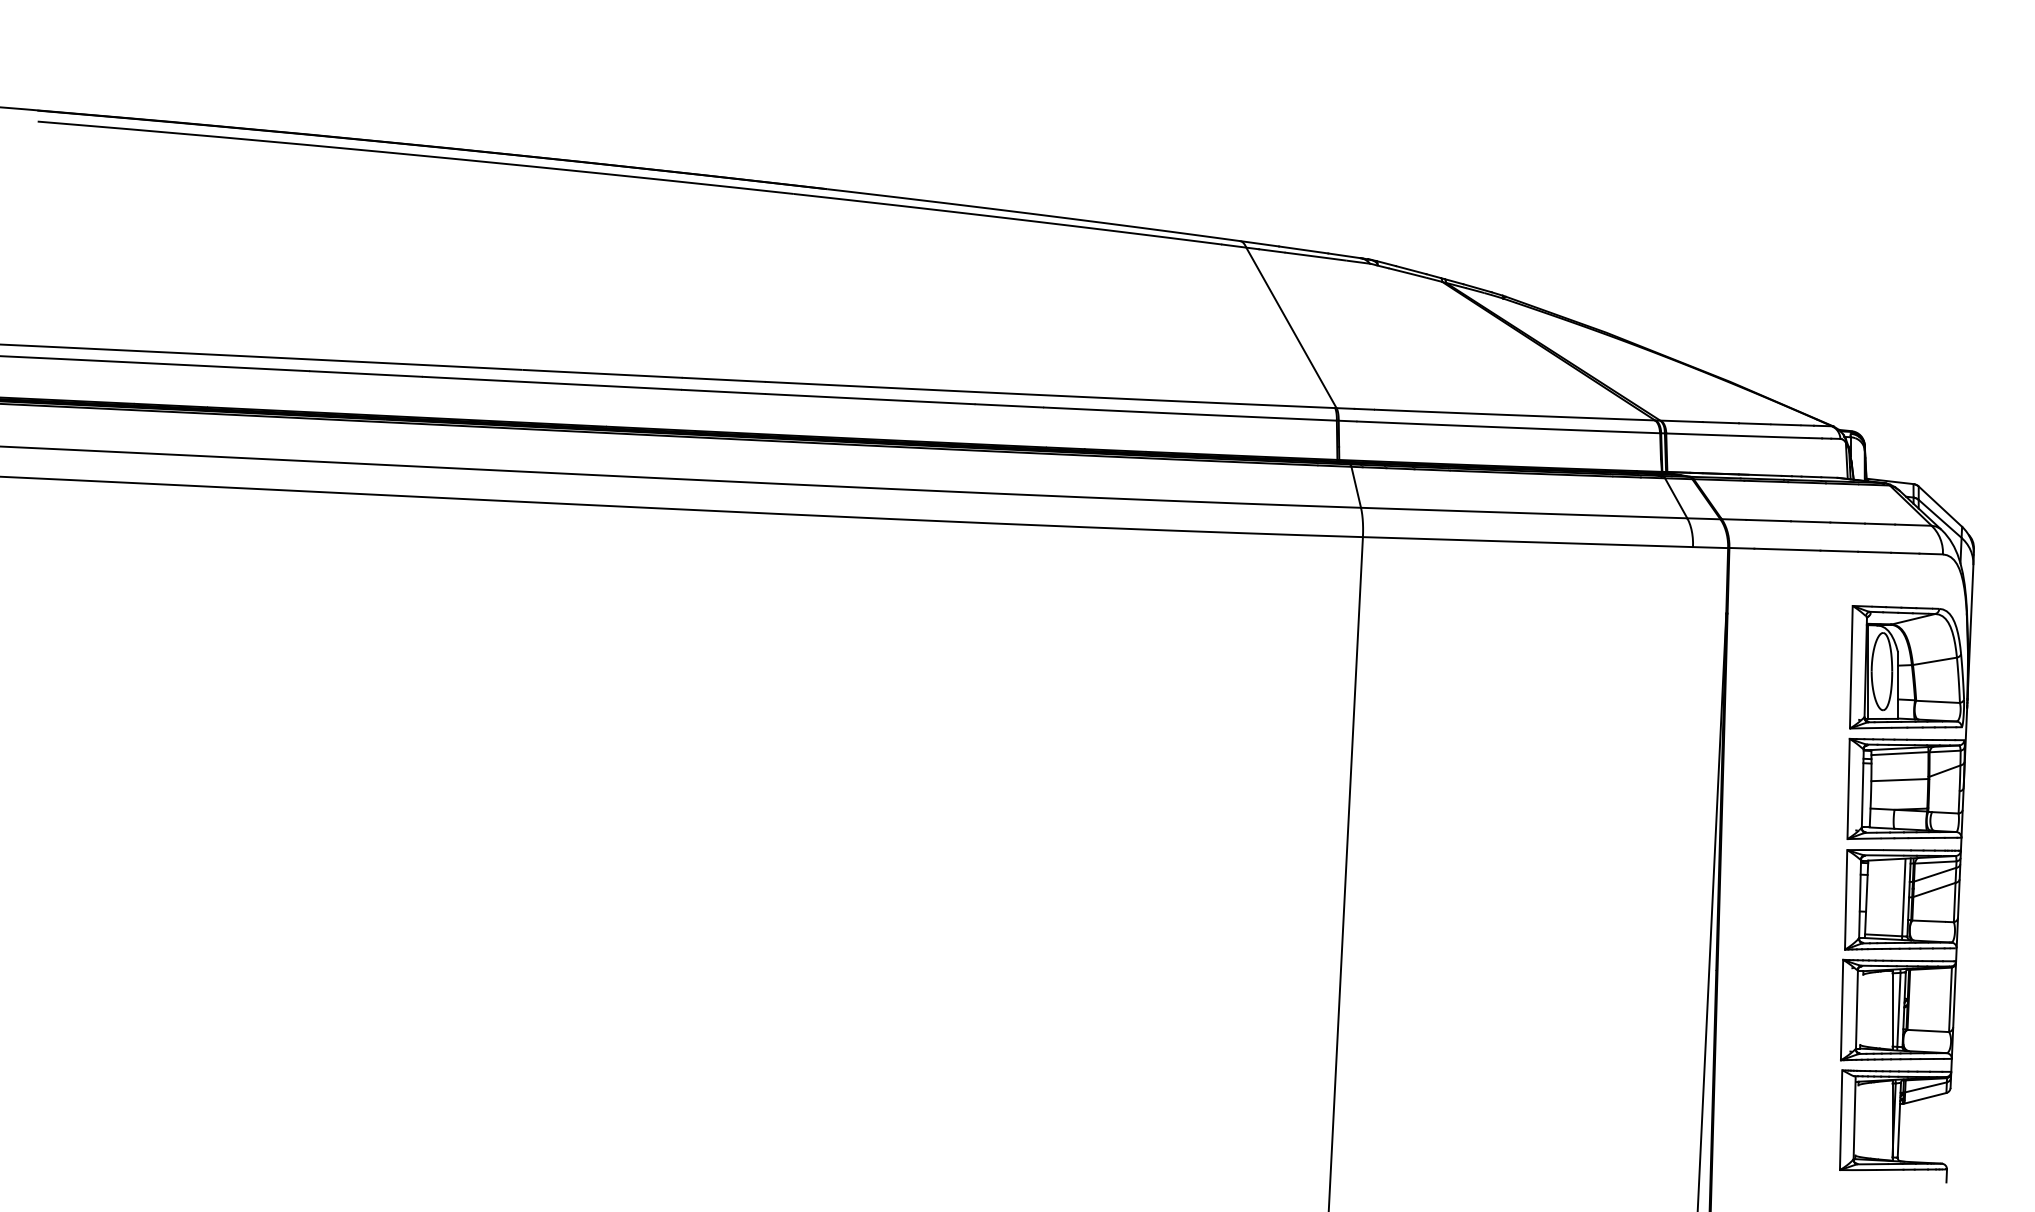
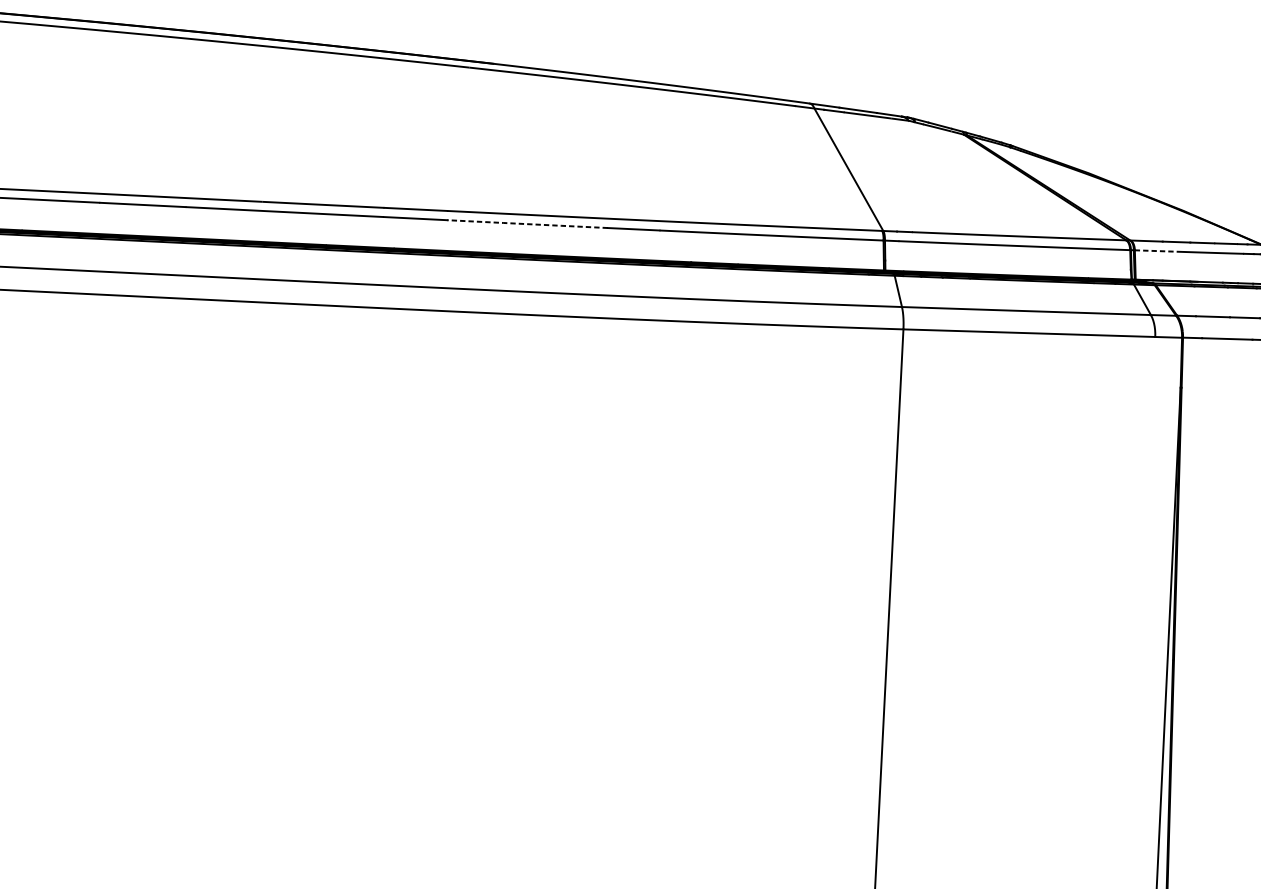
line: (869, 399) -> (527, 224), solid -> dashed
line: (1697, 434) -> (1158, 251), solid -> dashed

